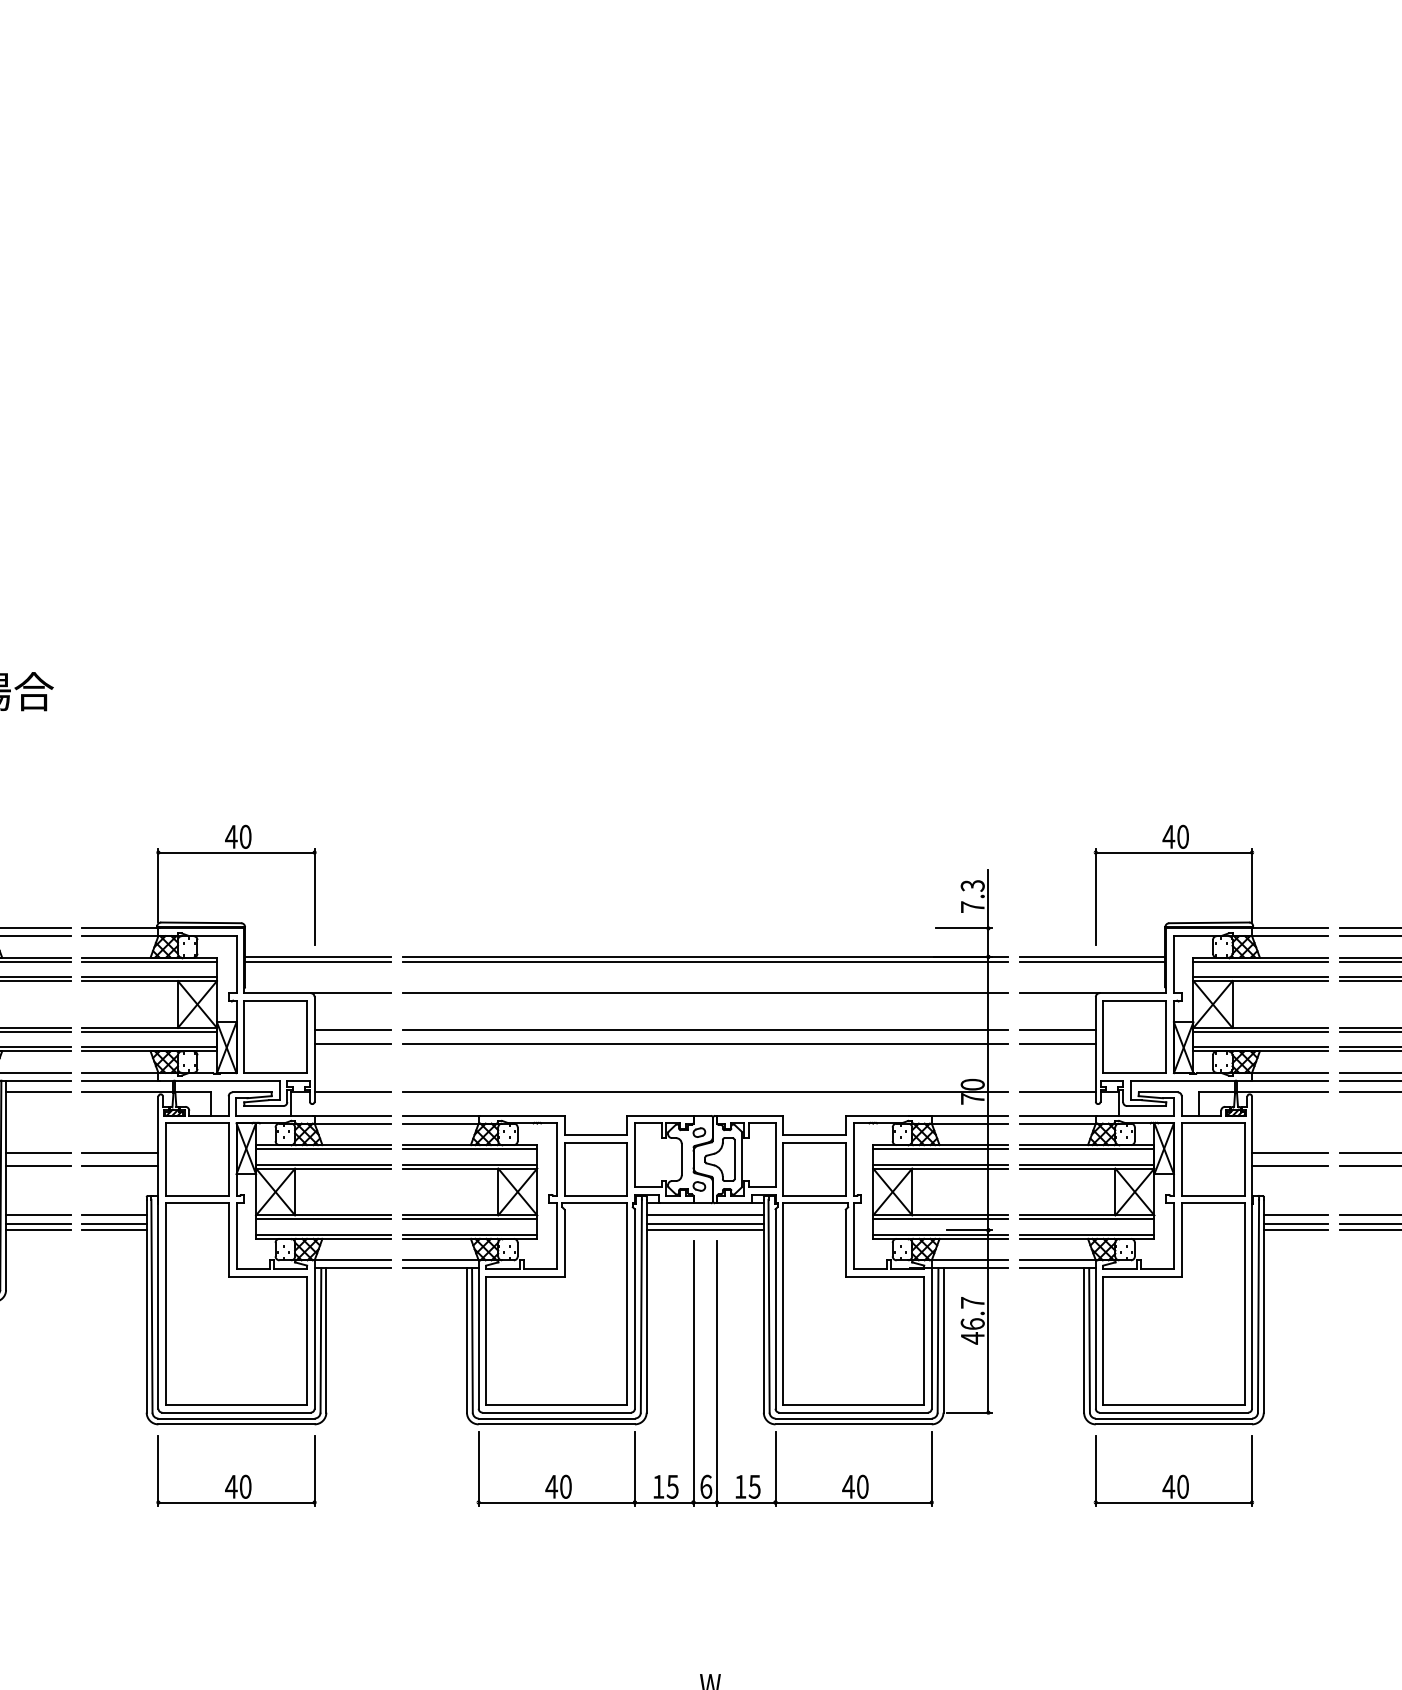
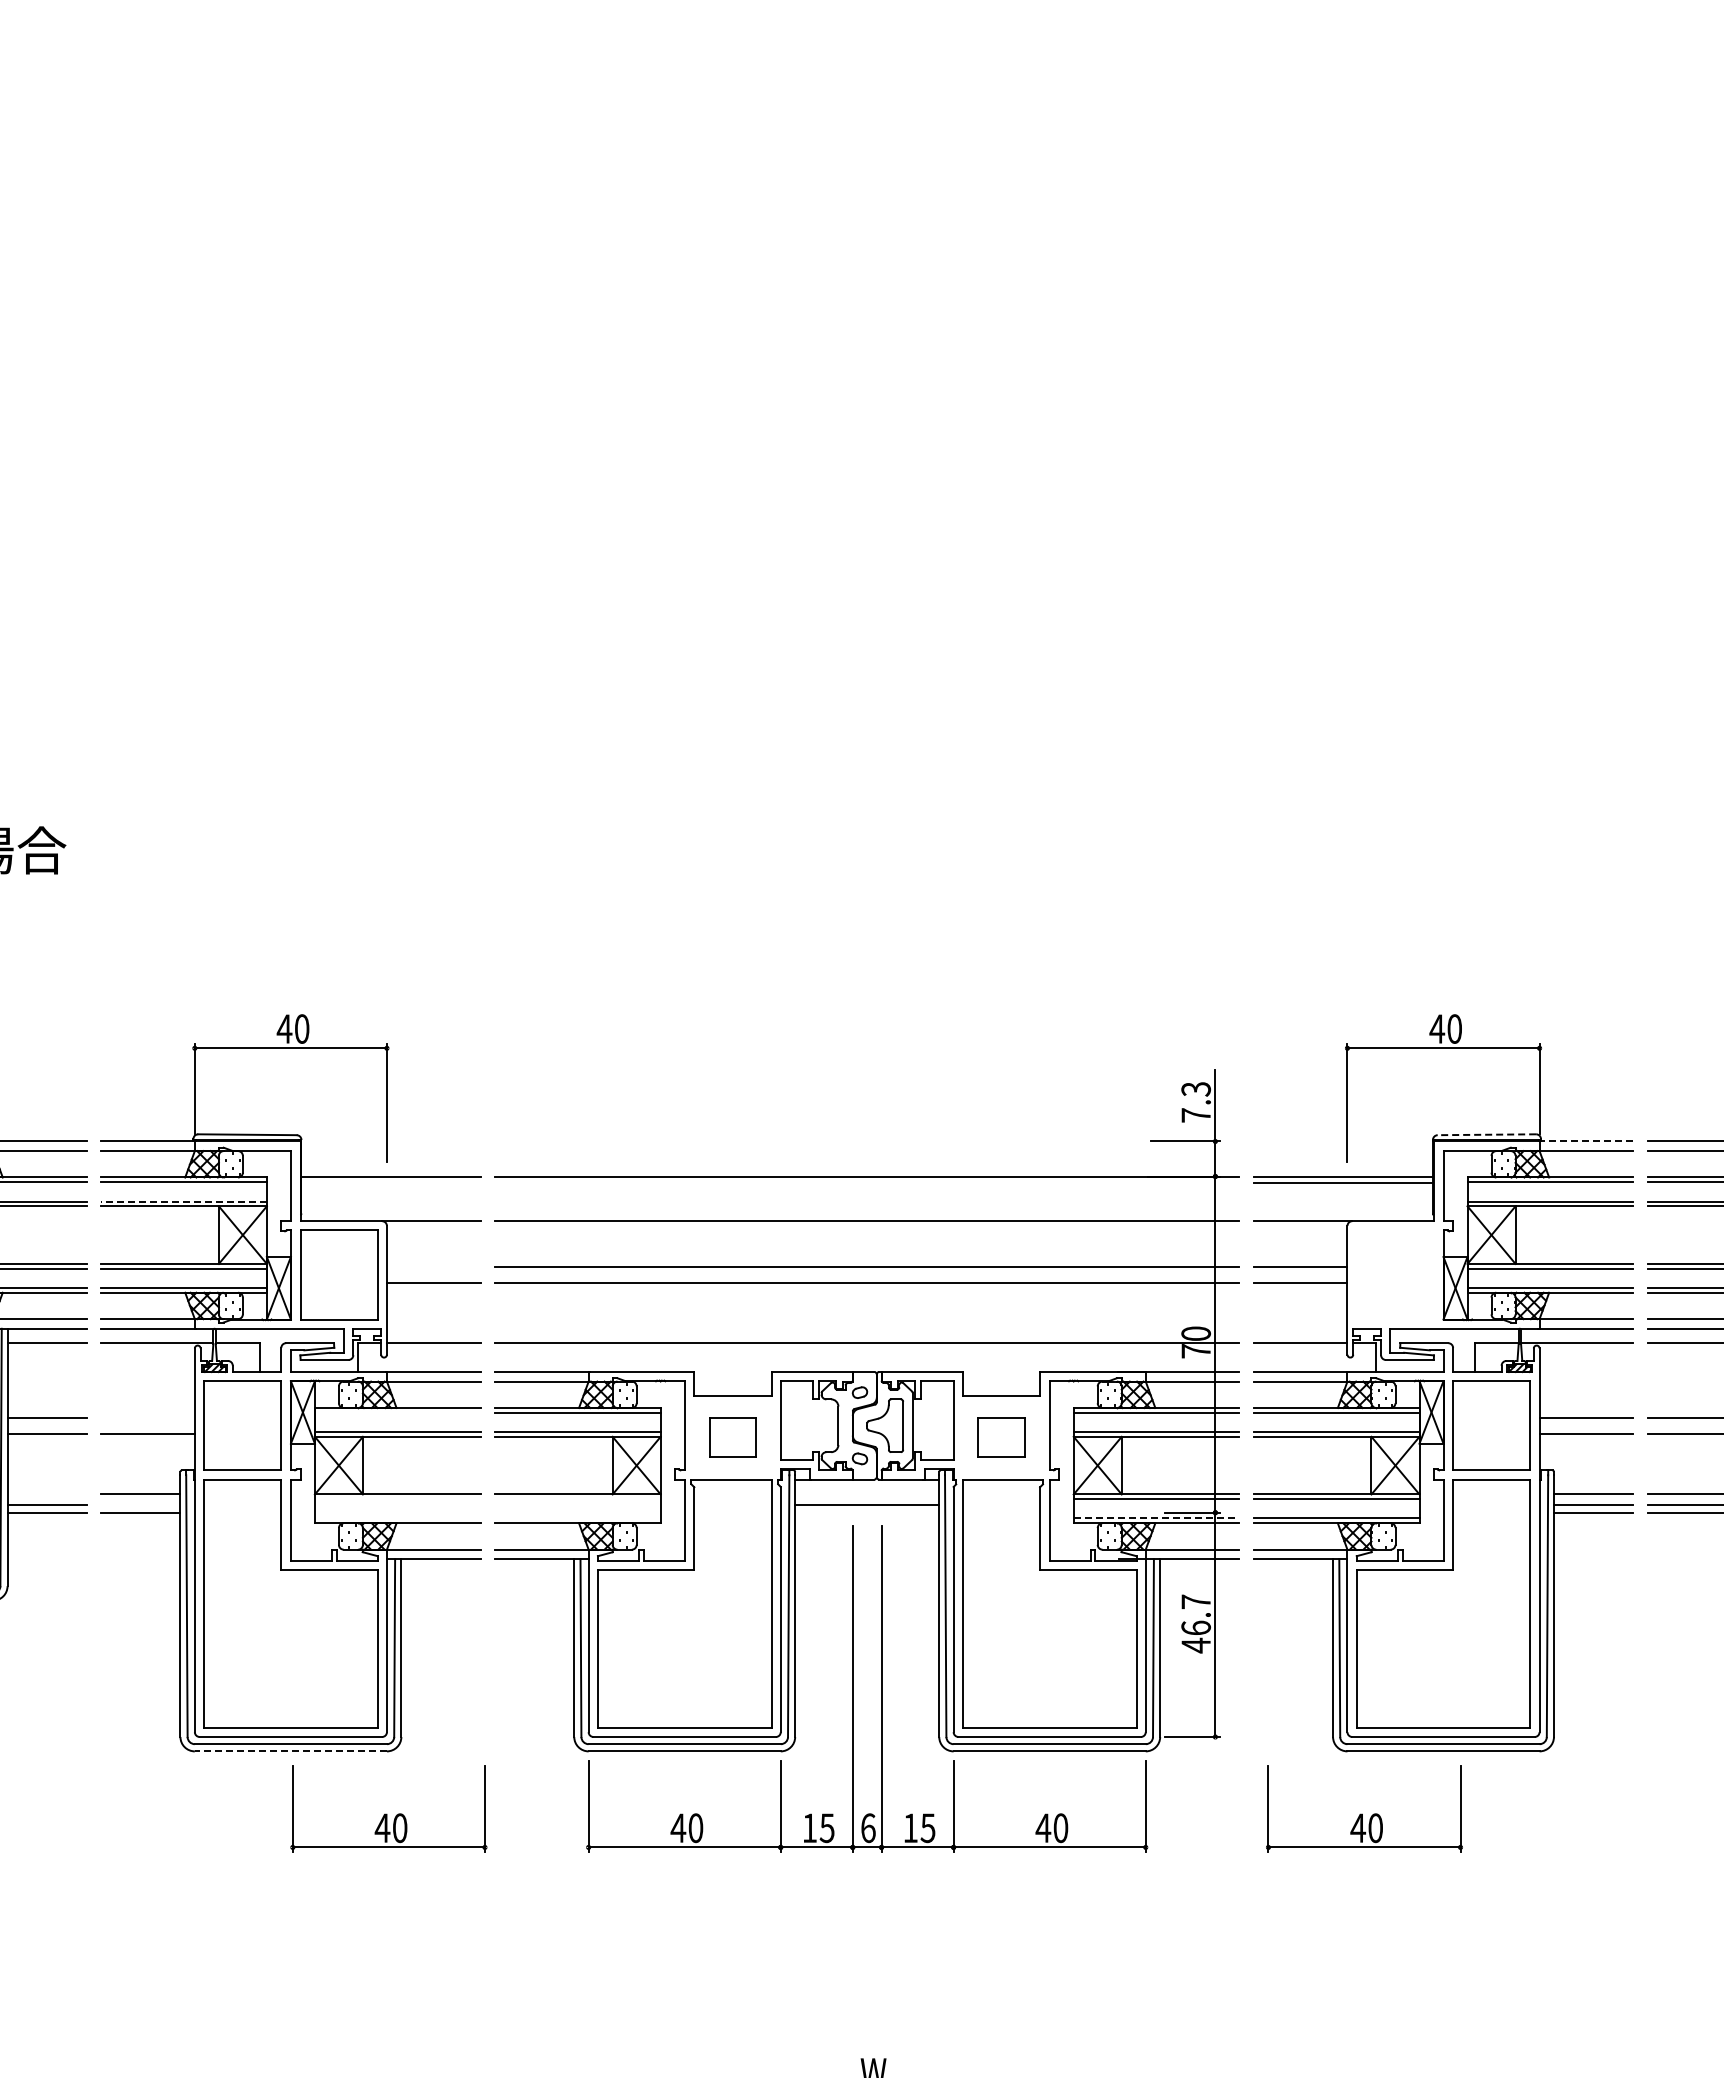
line: (1208, 922) -> (1486, 1134), solid -> dashed
line: (1289, 928) -> (1585, 1141), solid -> dashed
line: (317, 962) -> (390, 1183), removed
line: (705, 962) -> (867, 1183), removed
line: (149, 977) -> (184, 1201), solid -> dashed
line: (352, 1030) -> (433, 1266), removed
part: (1134, 1036) -> (1395, 1274), removed
line: (323, 1148) -> (397, 1412), removed
line: (119, 1152) -> (147, 1417), removed
part: (595, 1169) -> (732, 1437), size x0.6
part: (814, 1169) -> (1001, 1437), size x0.6
line: (37, 1214) -> (46, 1493), removed
line: (705, 1214) -> (867, 1493), removed
line: (323, 1219) -> (397, 1499), removed
line: (469, 1219) -> (577, 1499), removed
line: (114, 1223) -> (140, 1504), removed
line: (705, 1230) -> (867, 1512), removed
line: (323, 1234) -> (397, 1518), removed
line: (469, 1234) -> (577, 1518), removed
line: (940, 1234) -> (1156, 1518), solid -> dashed
line: (236, 1424) -> (290, 1751), solid -> dashed
part: (236, 1470) -> (388, 1808), moved
part: (1173, 1470) -> (1364, 1808), moved

